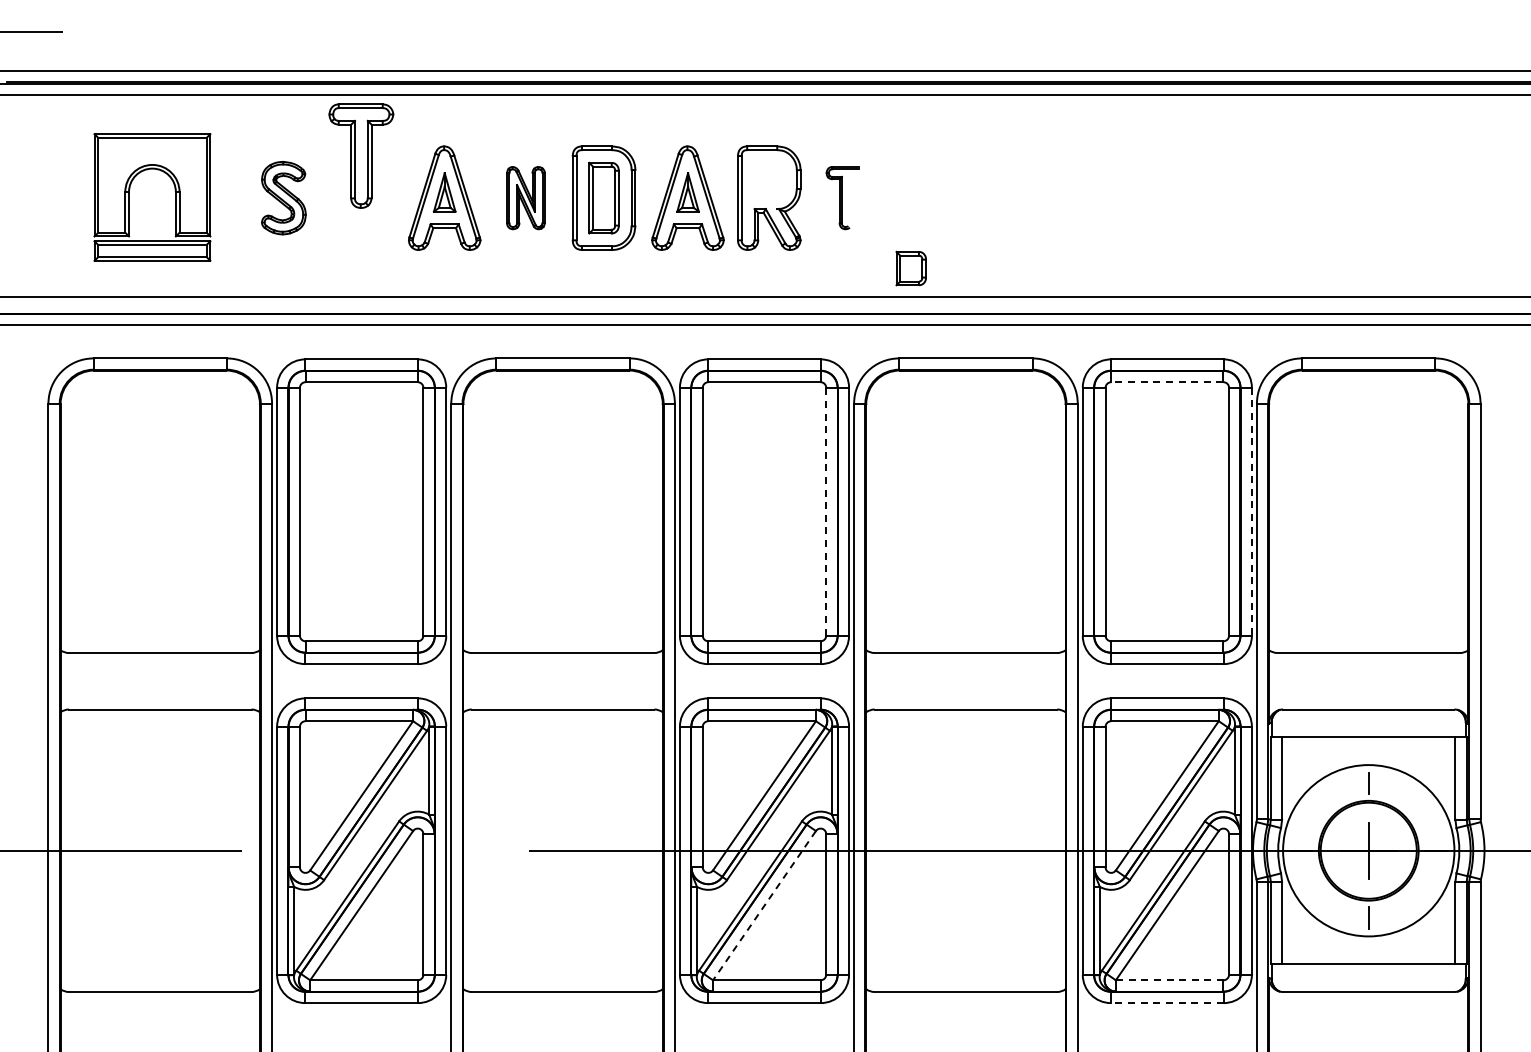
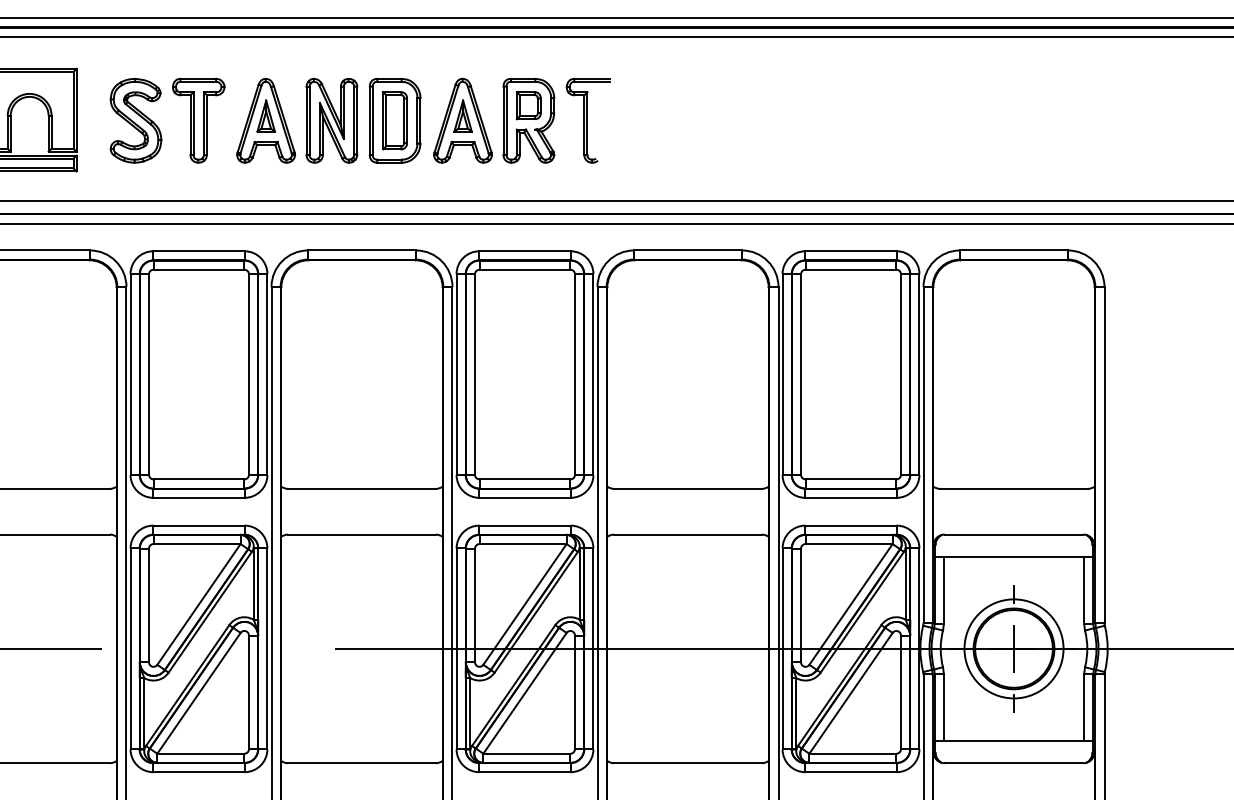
part: (361, 155) -> (198, 120), moved
part: (283, 197) -> (135, 120), size x1.43
part: (525, 197) -> (331, 120), size x1.67
part: (842, 197) -> (588, 120), size x1.67
part: (910, 268) -> (528, 105), moved
line: (1166, 382) -> (850, 269), dashed -> solid
line: (826, 511) -> (575, 374), dashed -> solid
line: (1251, 512) -> (919, 375), dashed -> solid
circle: (1368, 850) -> (1013, 648), size x0.71
line: (764, 905) -> (524, 693), dashed -> solid
line: (1169, 980) -> (852, 753), dashed -> solid
line: (1166, 1003) -> (850, 772), dashed -> solid

